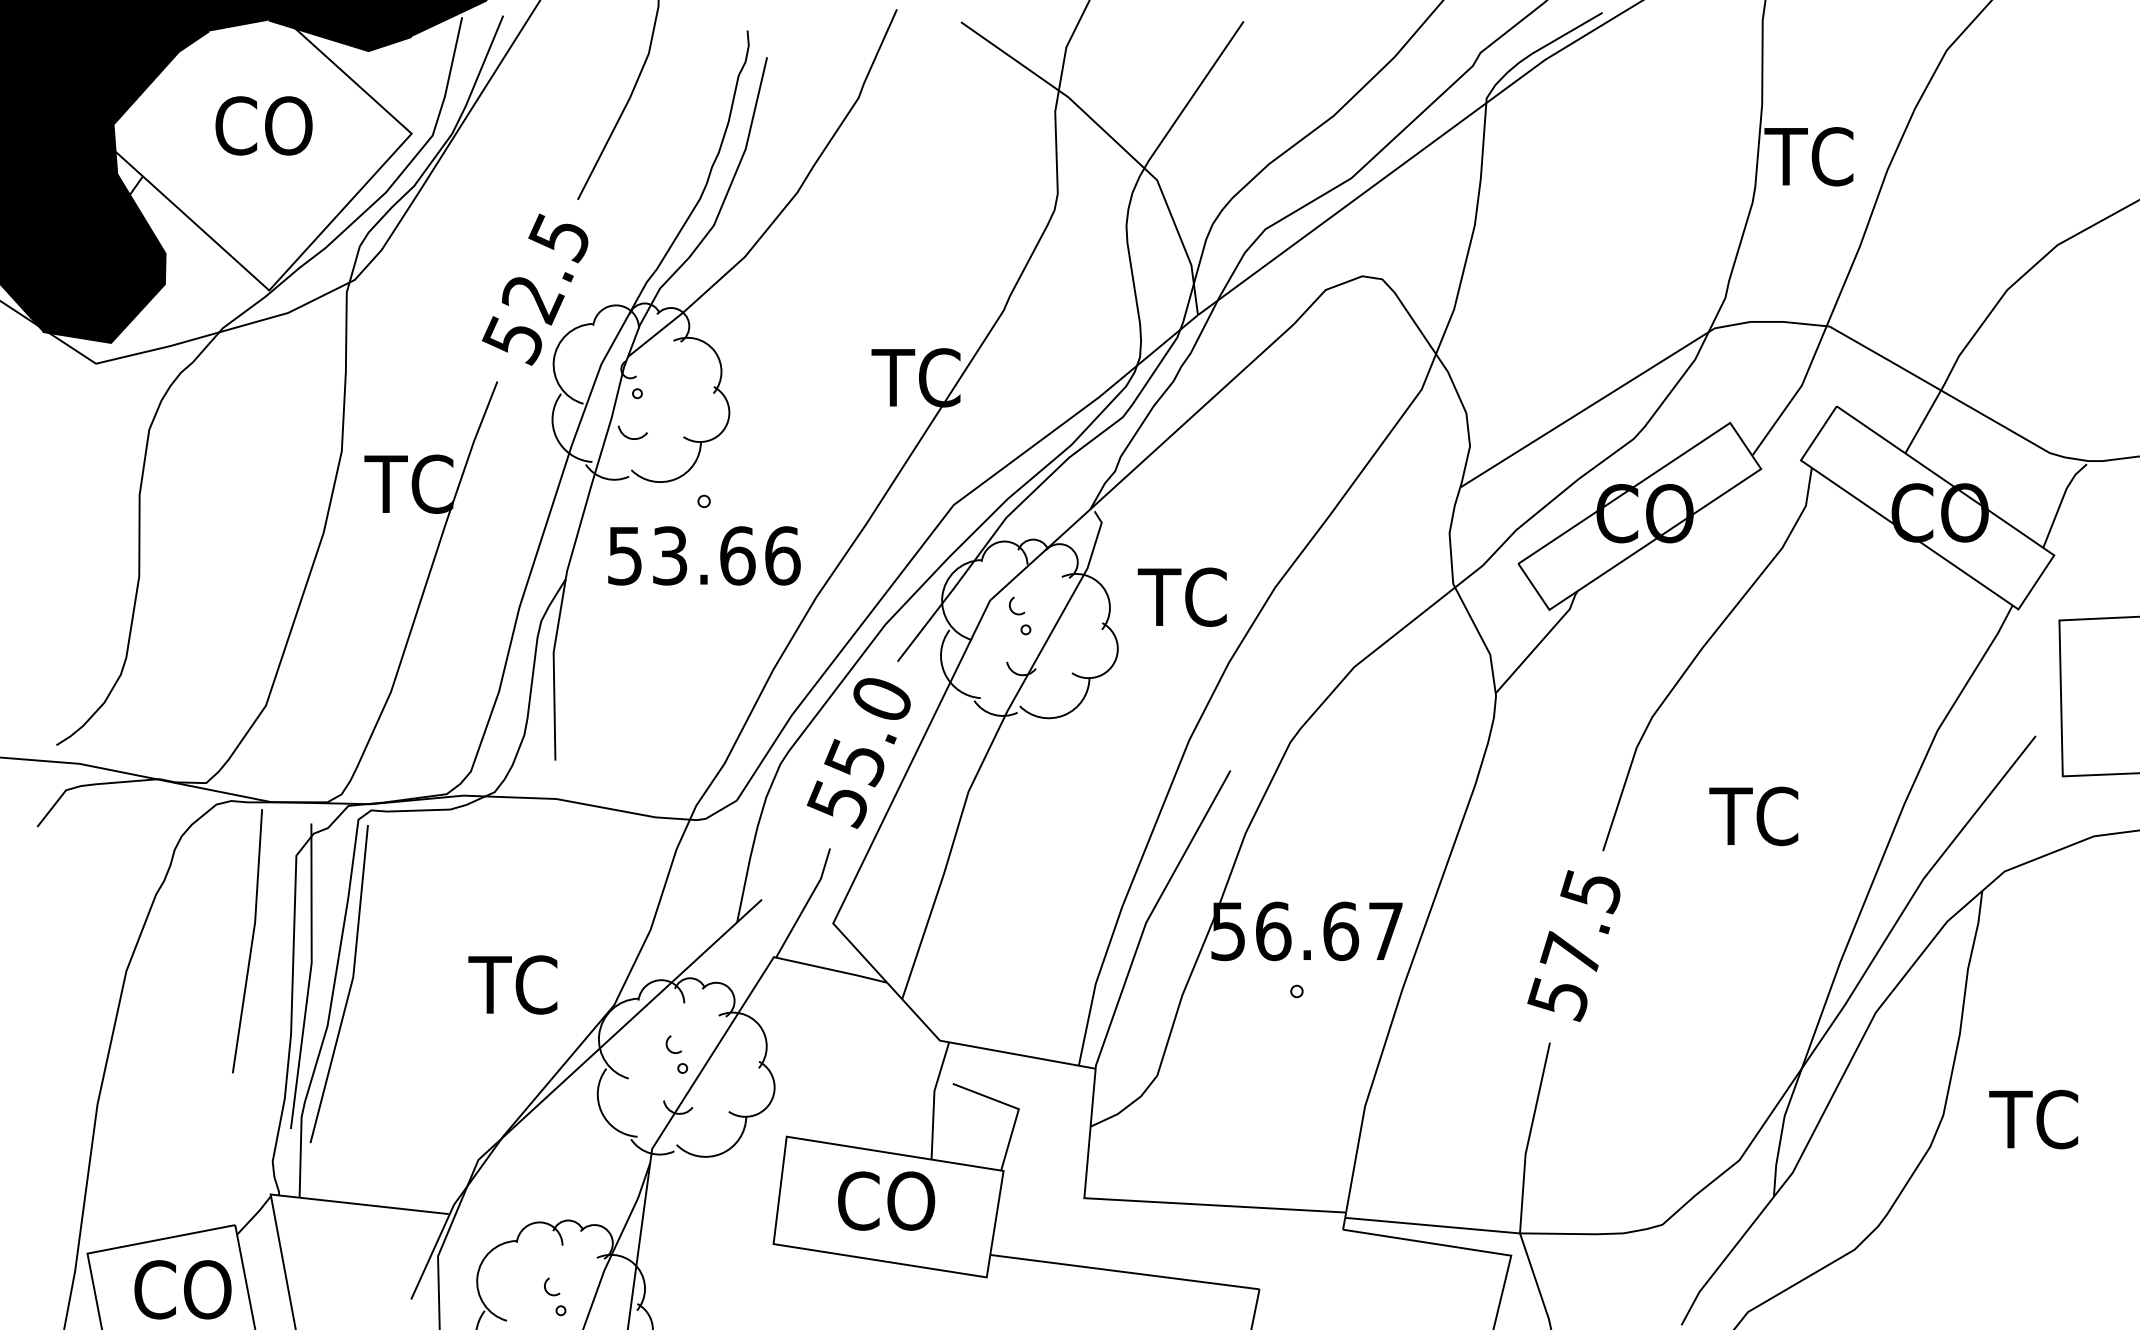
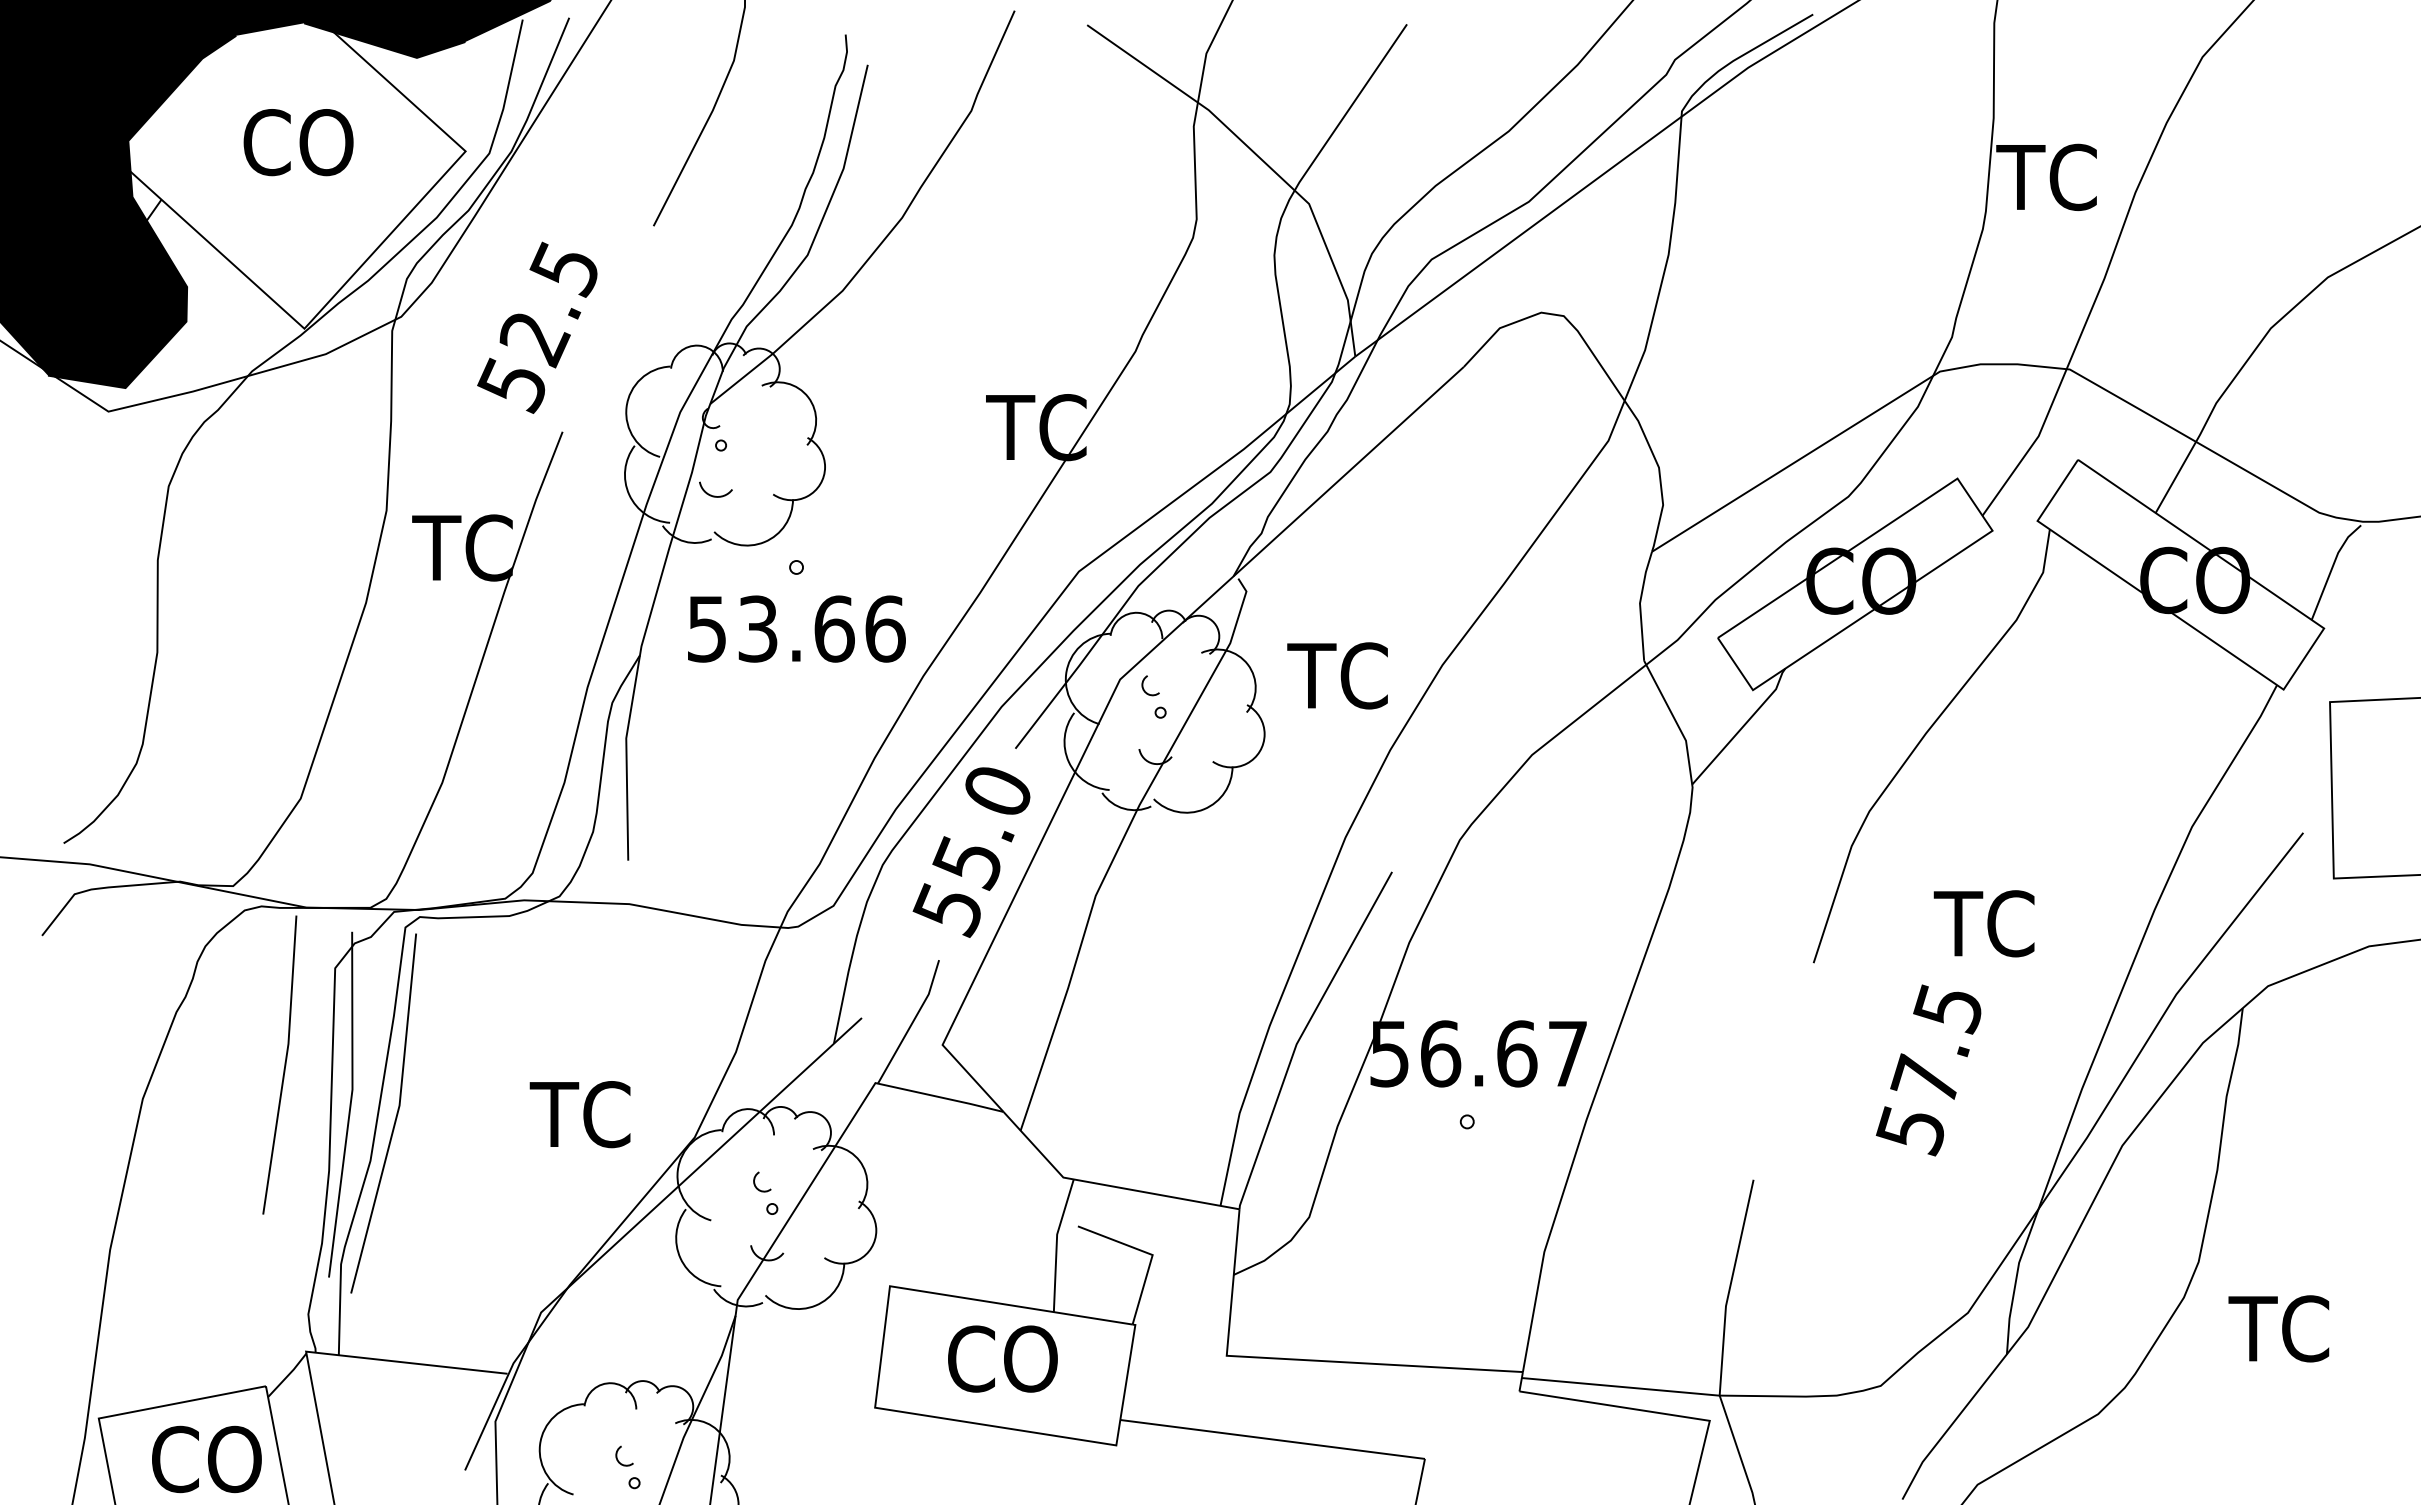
text: (535, 289) -> (537, 327), moved
text: (1573, 946) -> (1928, 1070), moved
text: (2033, 1119) -> (2278, 1328), moved

